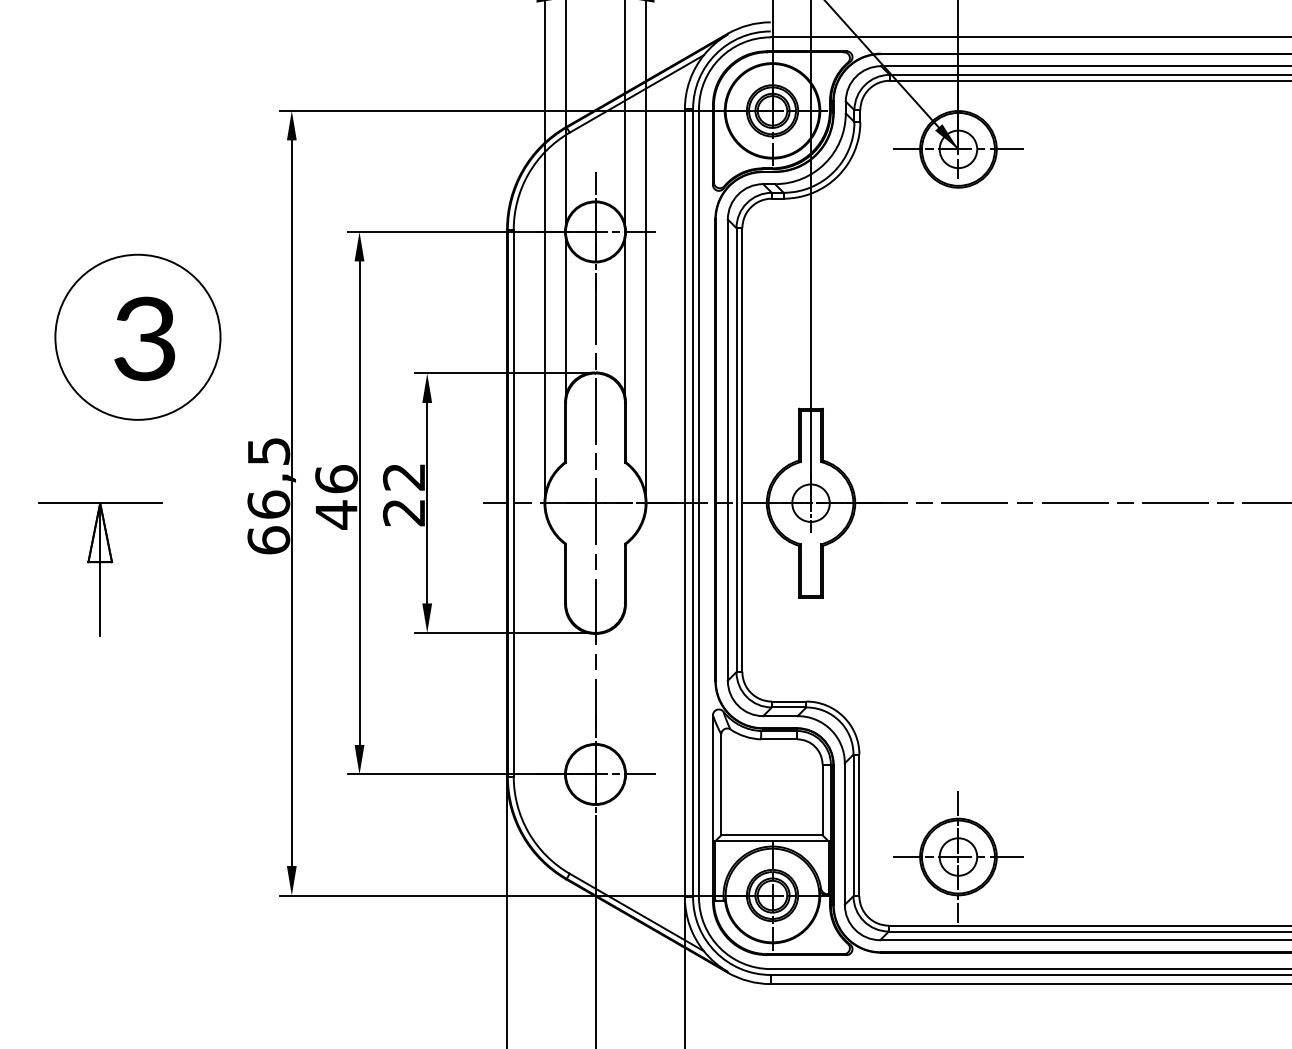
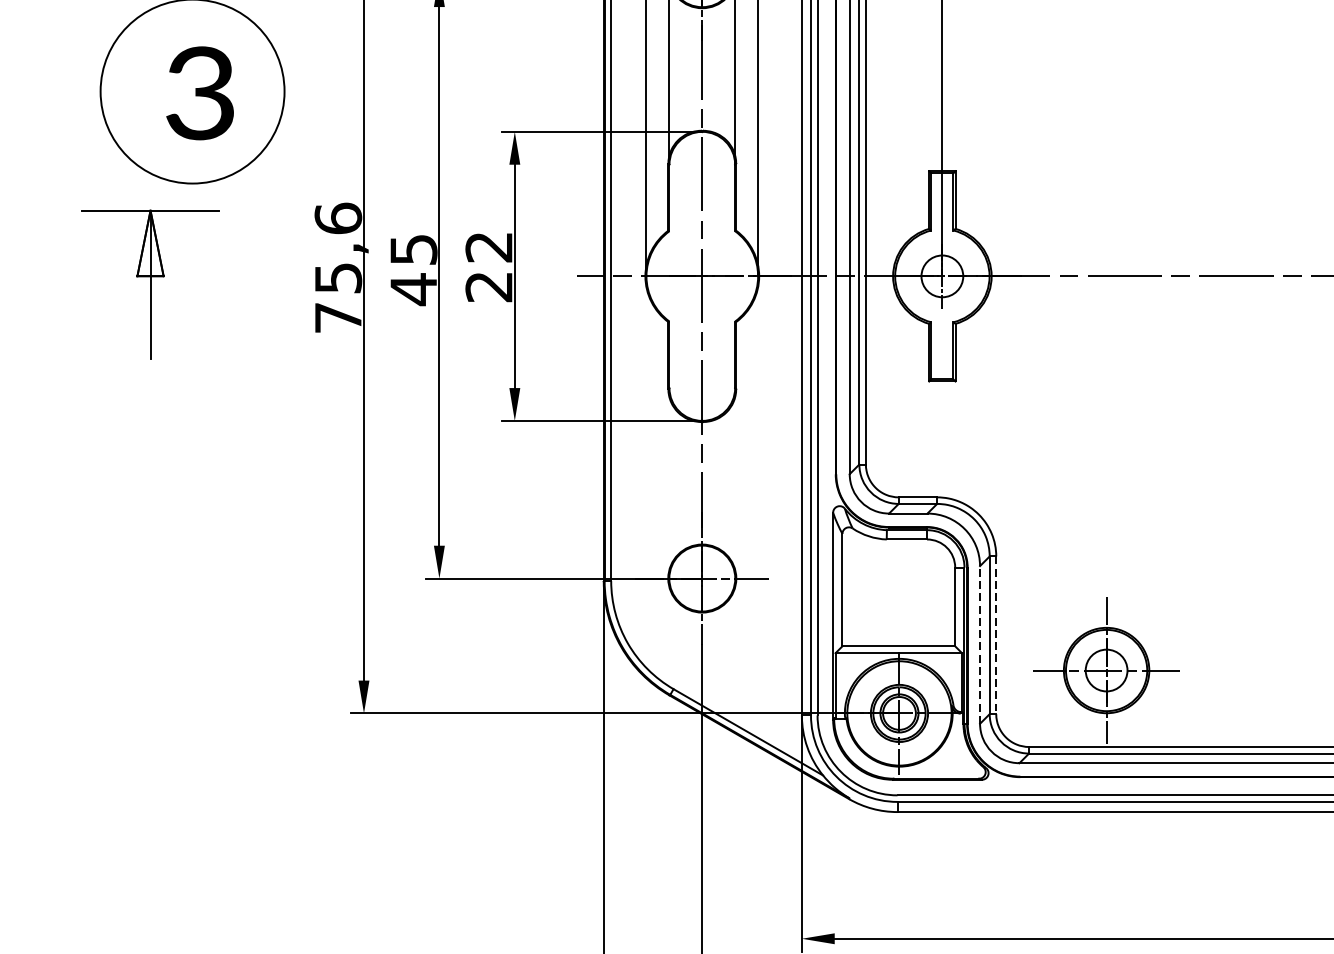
text: (336, 479) -> (413, 249), 46 -> 45
text: (268, 495) -> (338, 267), 66,5 -> 75,6
part: (100, 569) -> (150, 284), moved
line: (859, 825) -> (996, 635), solid -> dashed
line: (844, 834) -> (979, 645), solid -> dashed

